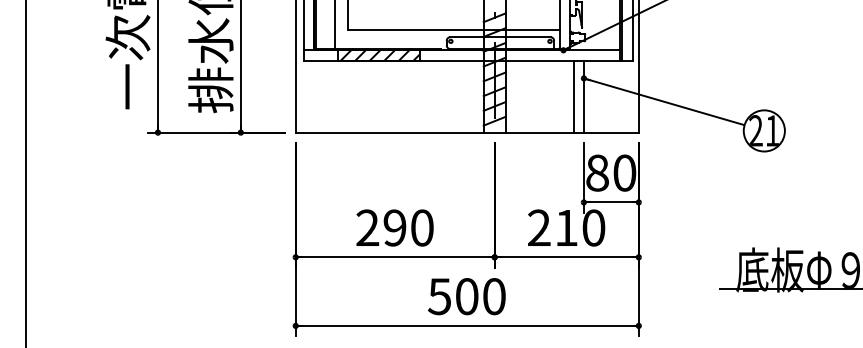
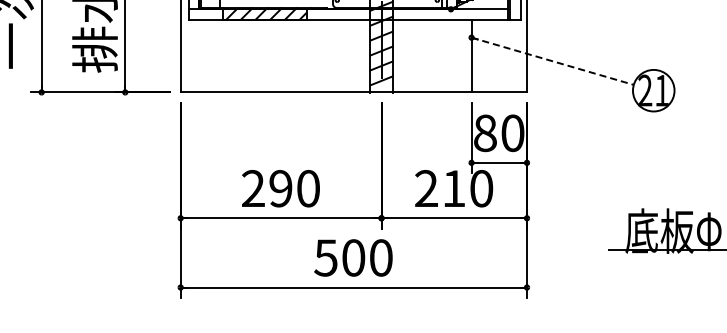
line: (573, 96) -> (461, 55), removed
line: (664, 101) -> (552, 60), solid -> dashed

